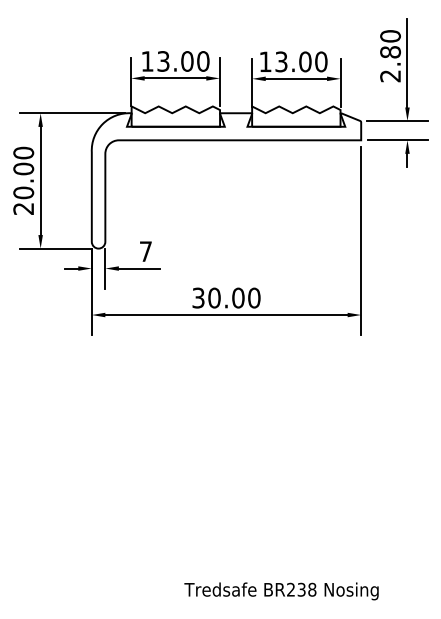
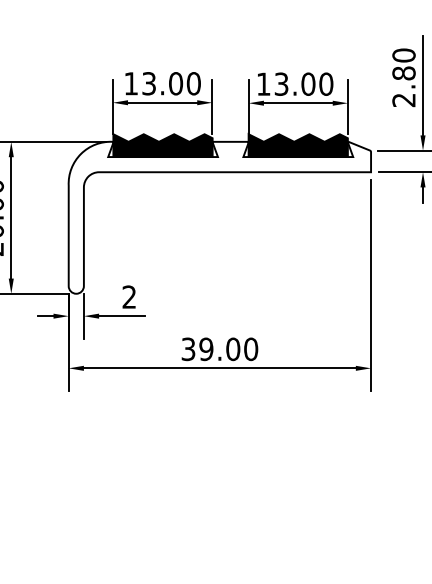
fill: (175, 116) -> (162, 145), added
fill: (296, 116) -> (298, 145), added
text: (145, 251) -> (128, 297), 7 -> 2
text: (214, 298) -> (206, 349), 30.00 -> 39.00

